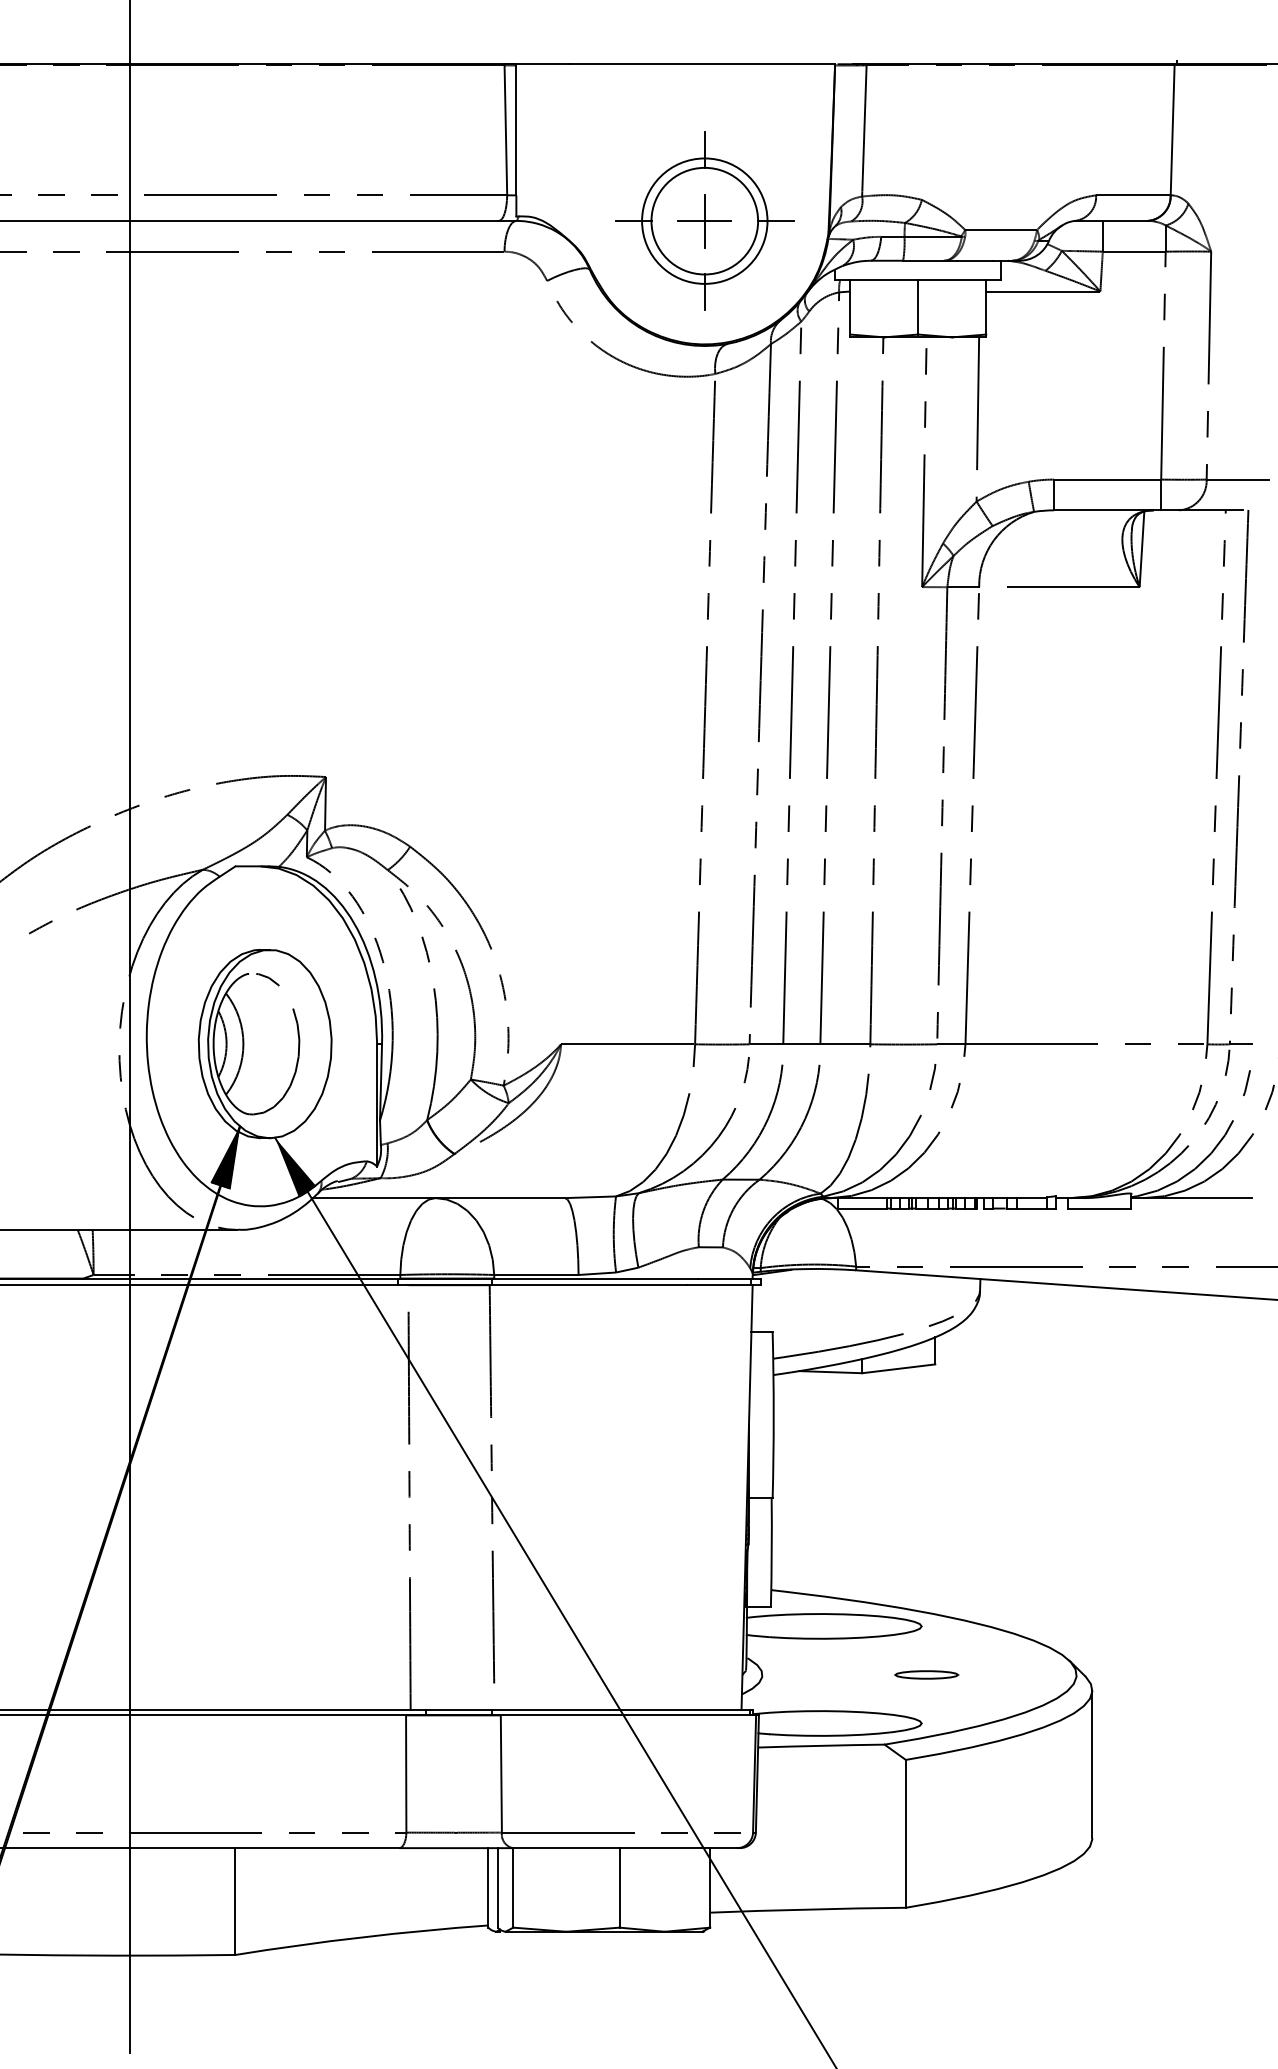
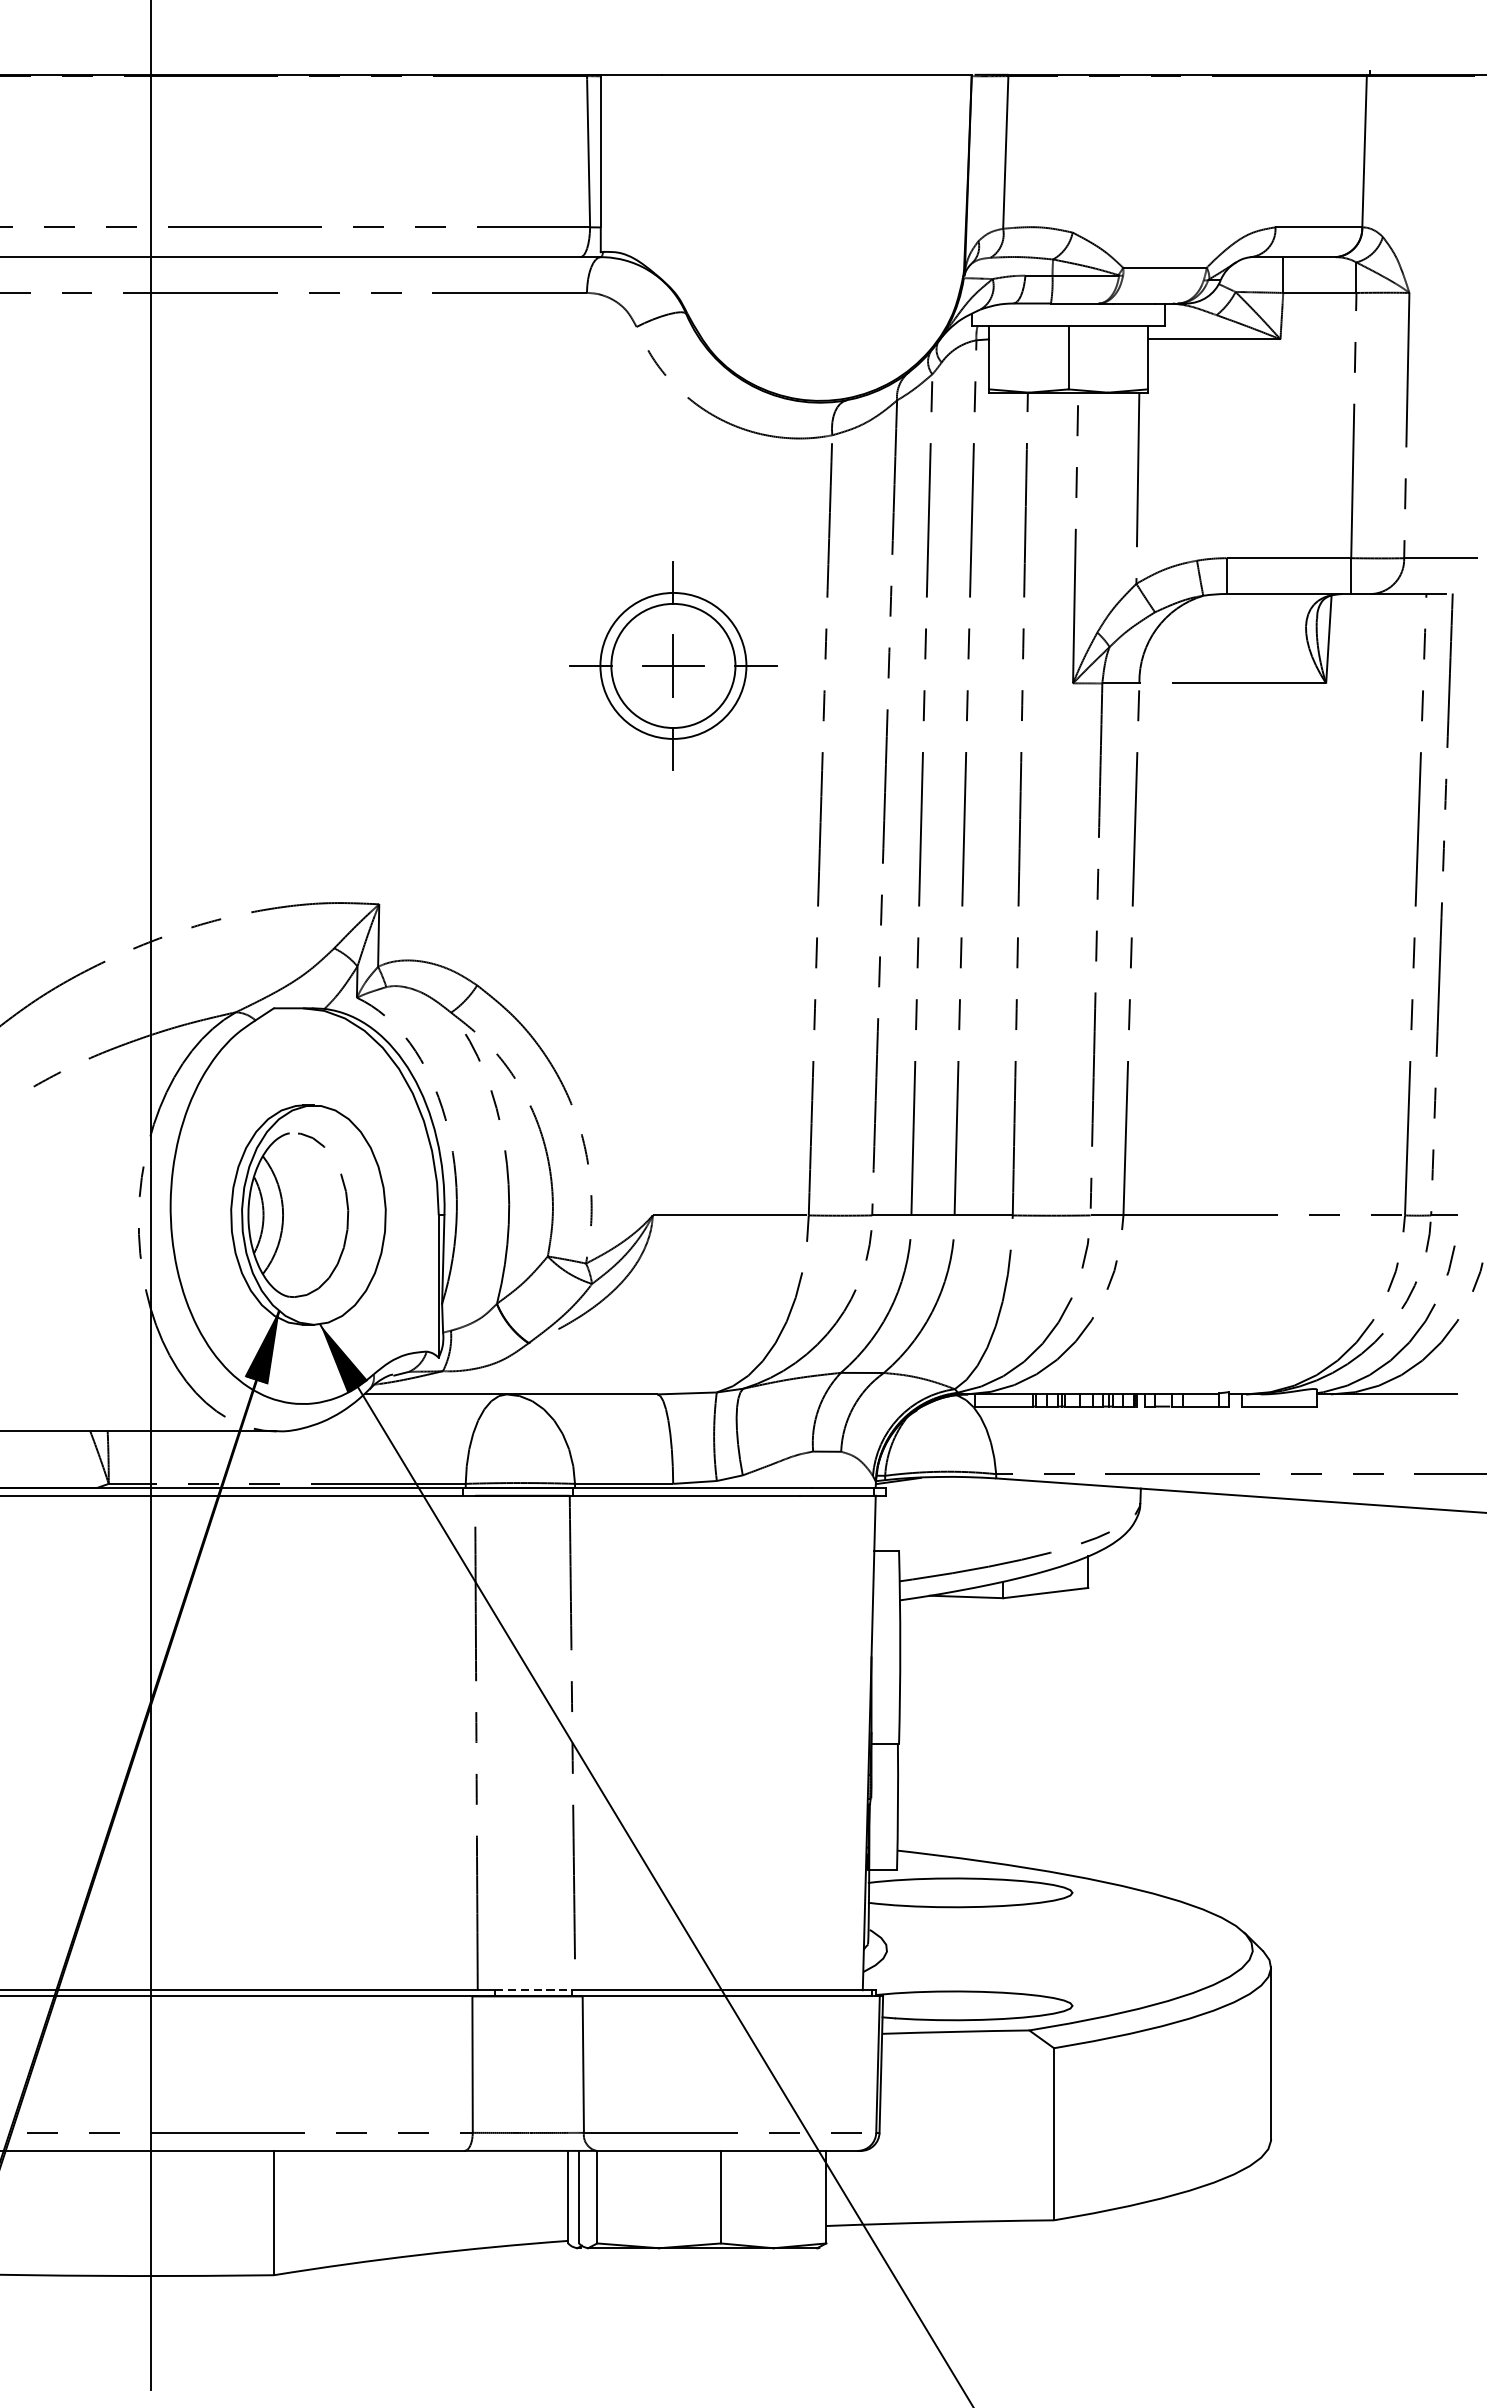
part: (704, 220) -> (673, 665), moved
part: (926, 1674) -> (1078, 1948), removed
line: (458, 1710) -> (533, 1990), solid -> dashed

